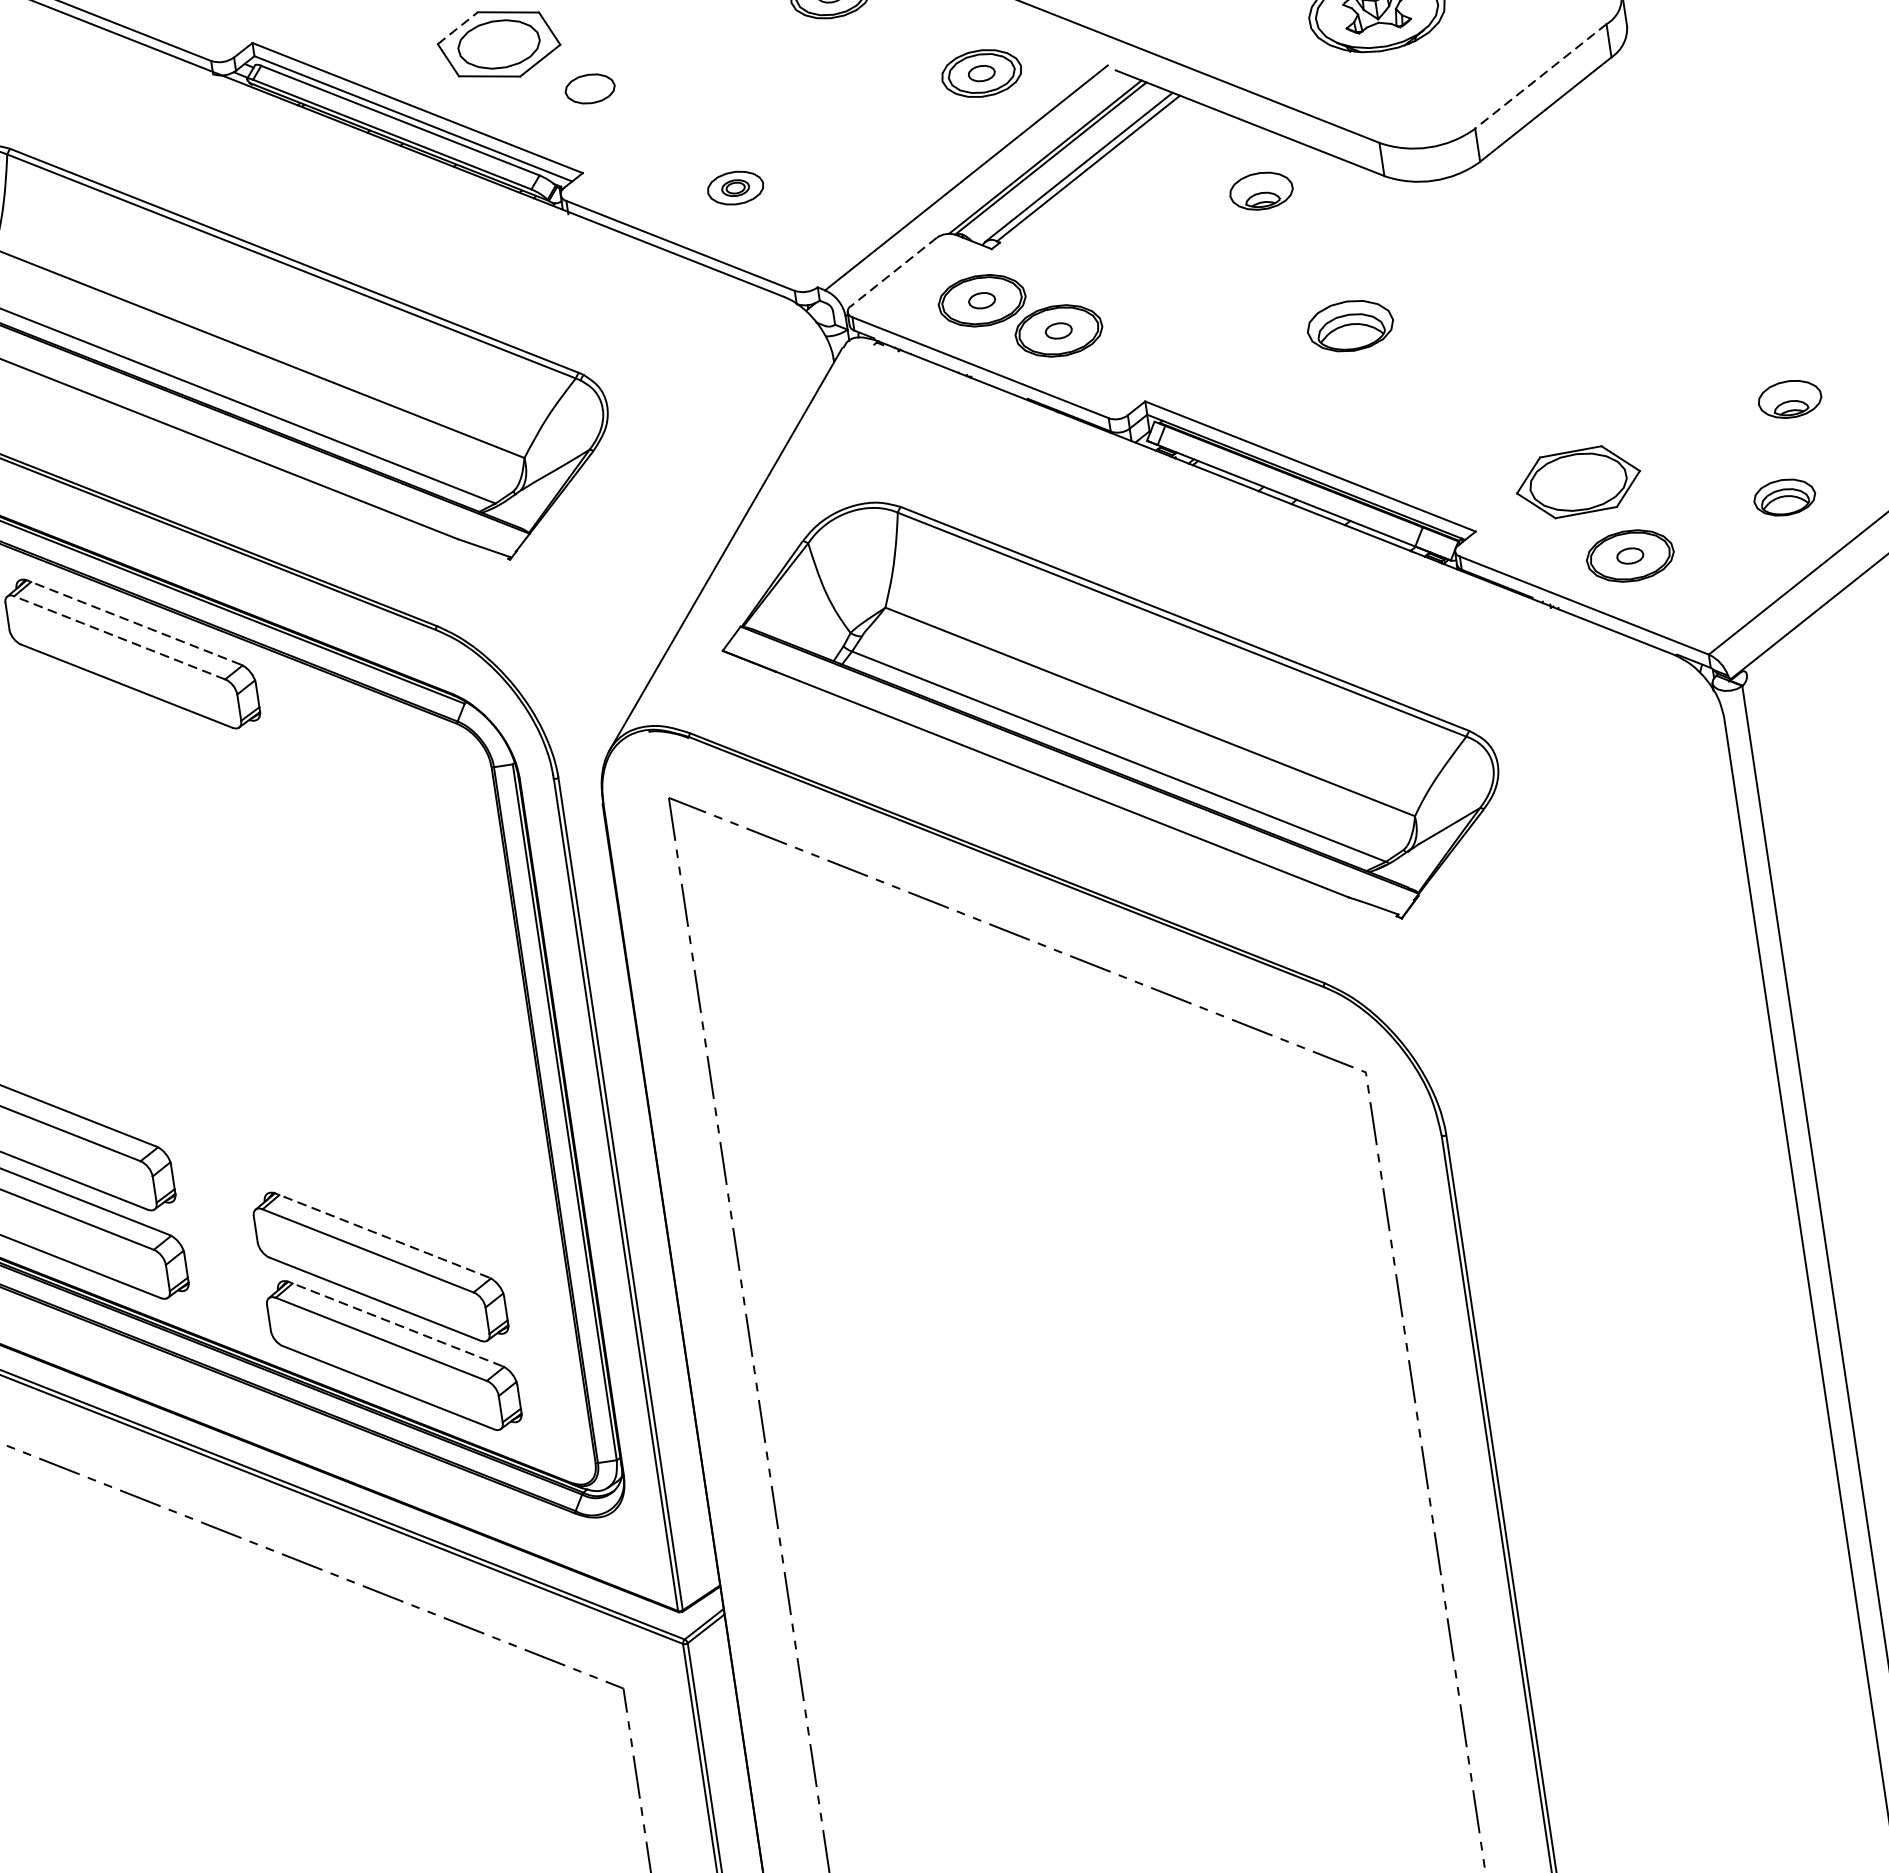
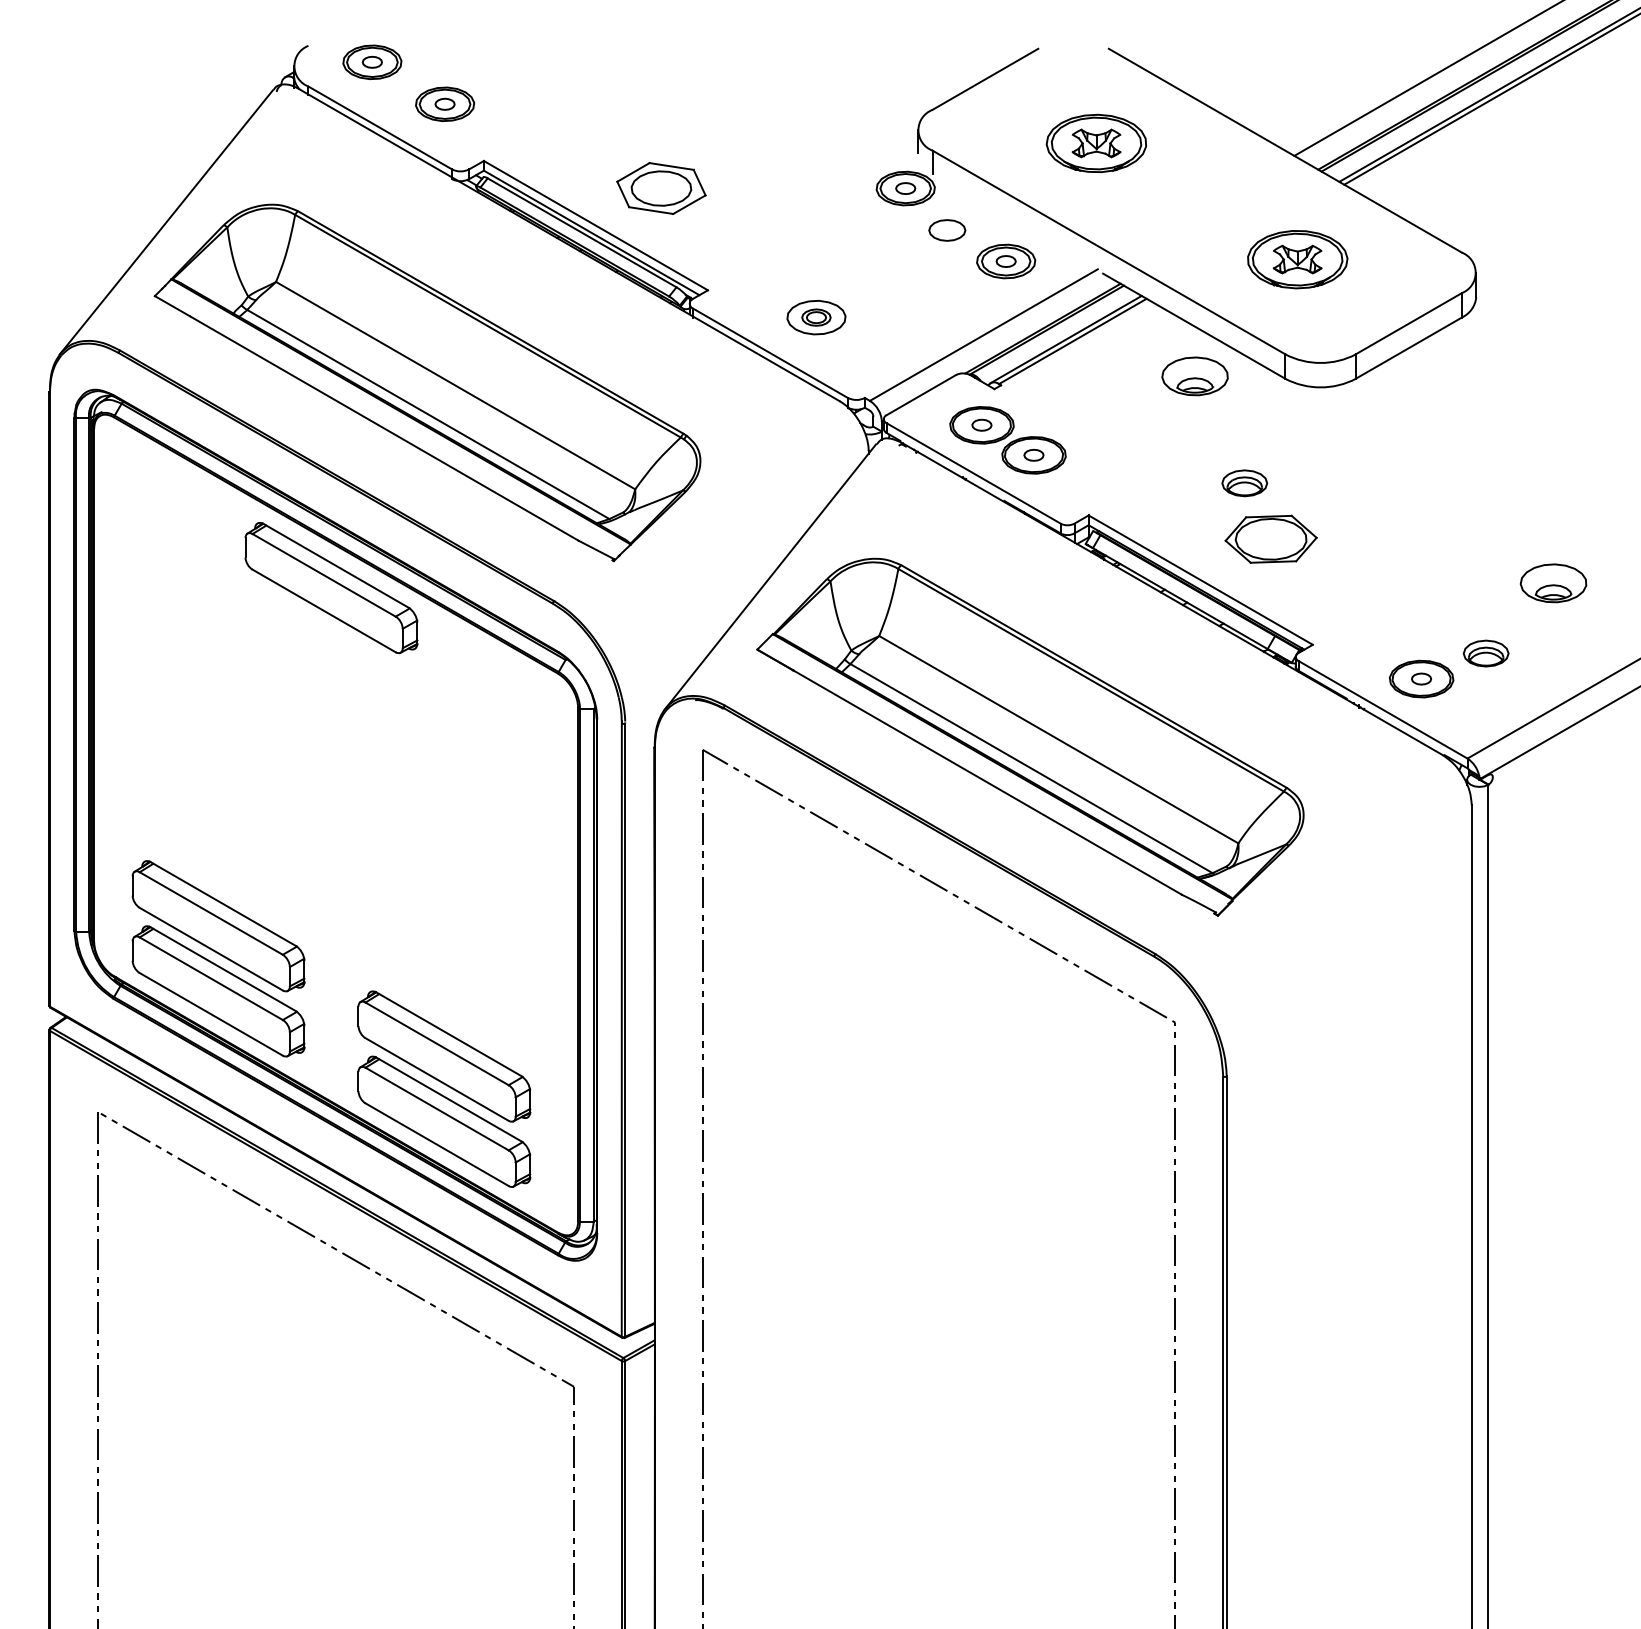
line: (457, 28) -> (633, 172), dashed -> solid
line: (1540, 77) -> (1408, 324), dashed -> solid
part: (590, 88) -> (947, 230), moved
part: (735, 188) -> (816, 317), size x1.43
part: (1260, 191) -> (1194, 376), size x1.43
line: (892, 272) -> (920, 395), dashed -> solid
part: (1350, 326) -> (1244, 483), size x0.71
part: (1789, 399) -> (1553, 583), size x1.43
part: (1577, 481) -> (1270, 538), moved
part: (1783, 497) -> (1485, 653), moved
line: (134, 621) -> (336, 565), dashed -> solid
line: (120, 637) -> (324, 575), dashed -> solid
line: (382, 1235) -> (449, 1034), dashed -> solid
line: (396, 1323) -> (449, 1099), dashed -> solid

